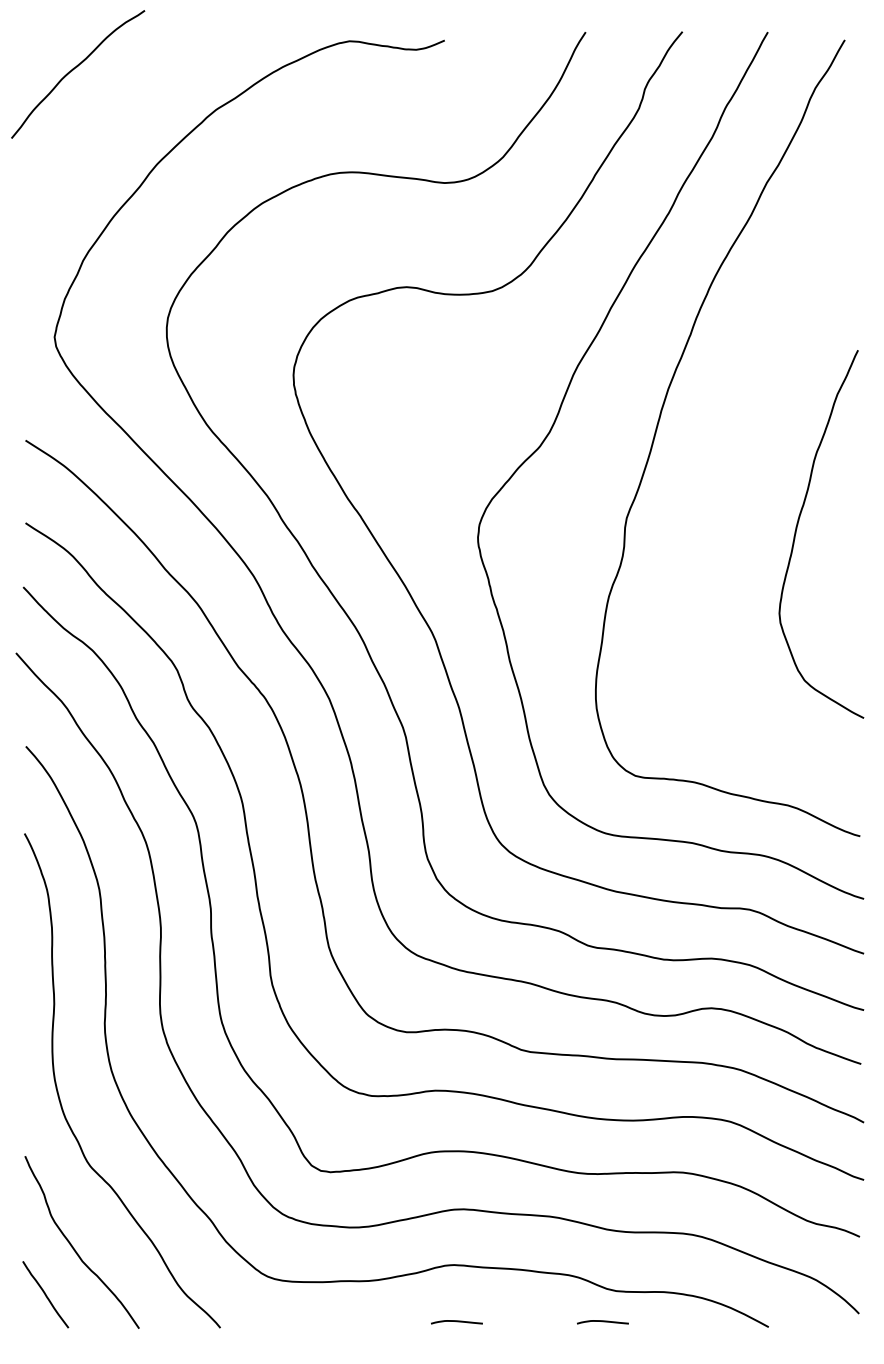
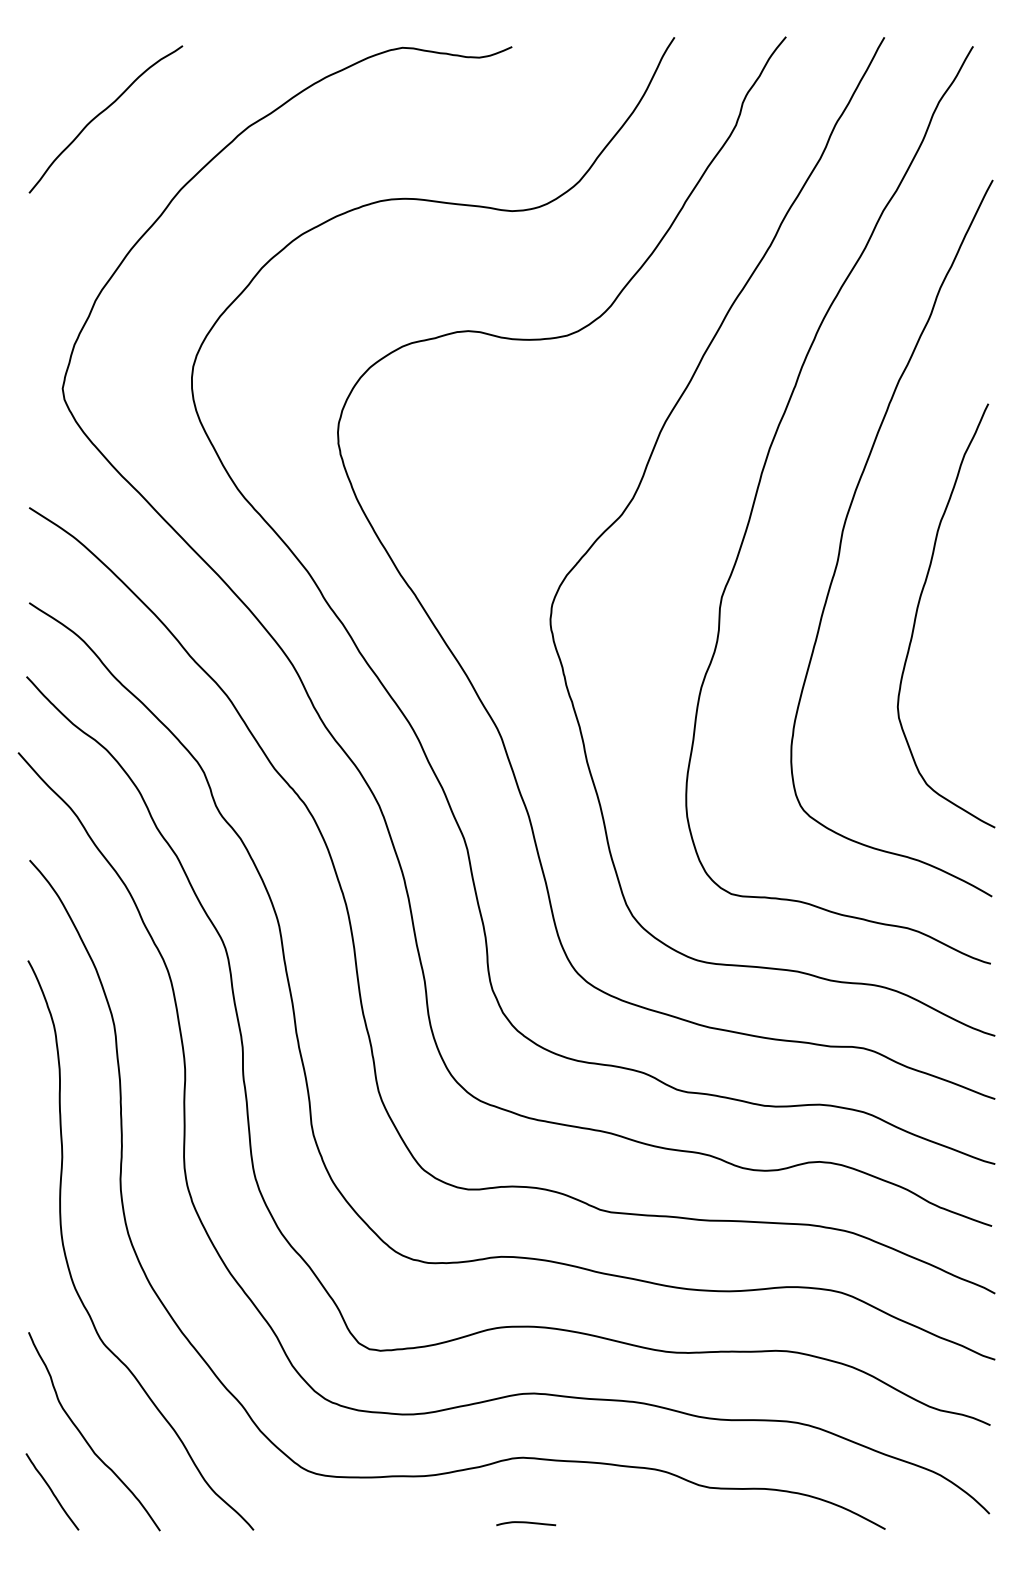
curve: (74, 69) -> (101, 113), moved
curve: (734, 454) -> (845, 523), added
curve: (602, 1322) -> (693, 1523), removed

